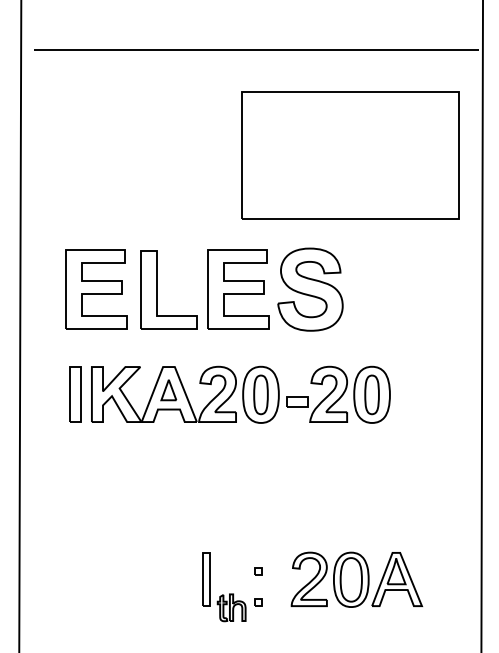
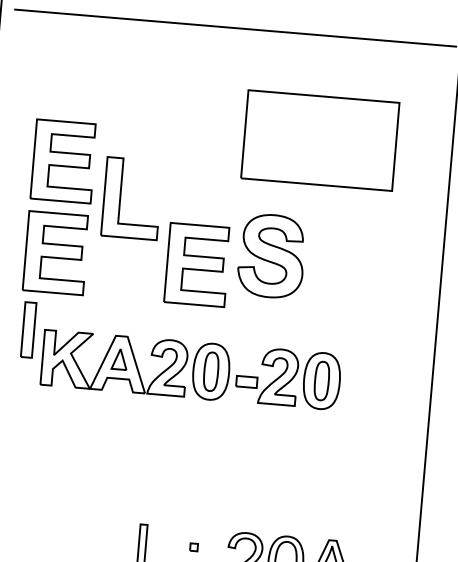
part: (350, 155) -> (320, 140), size x0.7
part: (96, 197) -> (63, 161), added
part: (157, 289) -> (121, 197), moved
part: (310, 289) -> (271, 256), moved
part: (75, 394) -> (28, 329), moved

